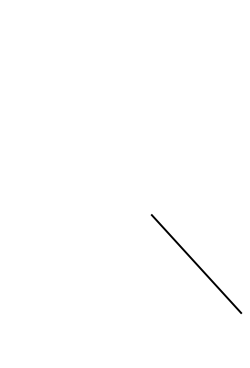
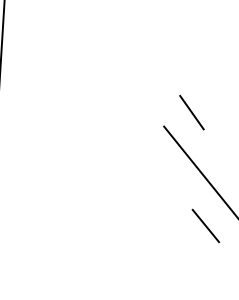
line: (178, 199) -> (191, 112), added
line: (199, 311) -> (205, 225), added

